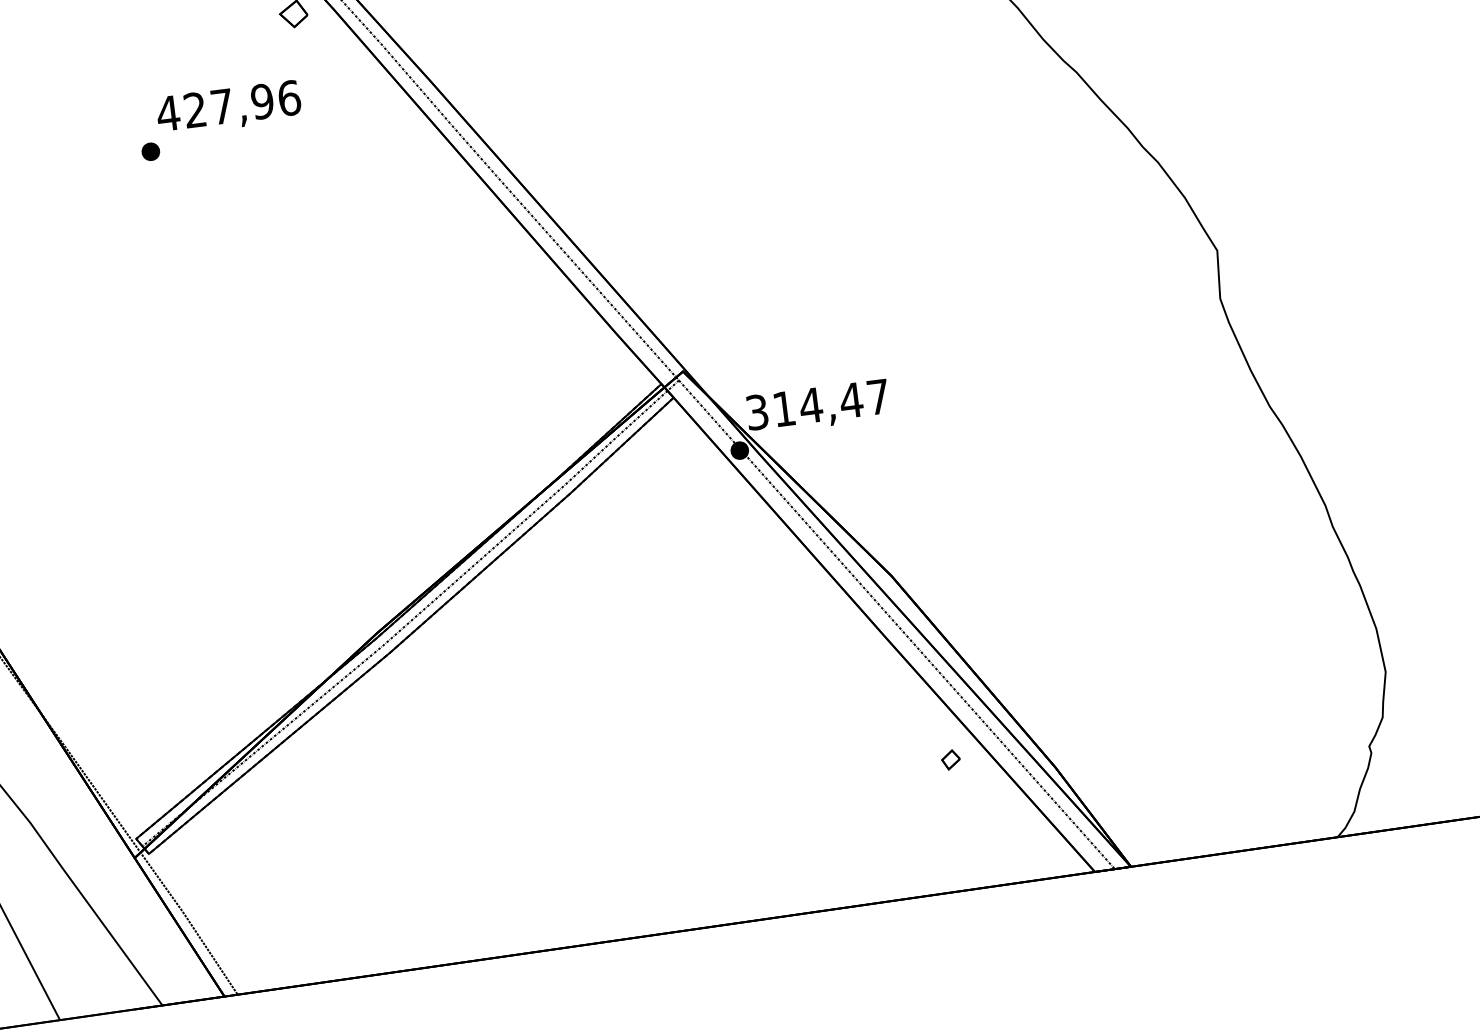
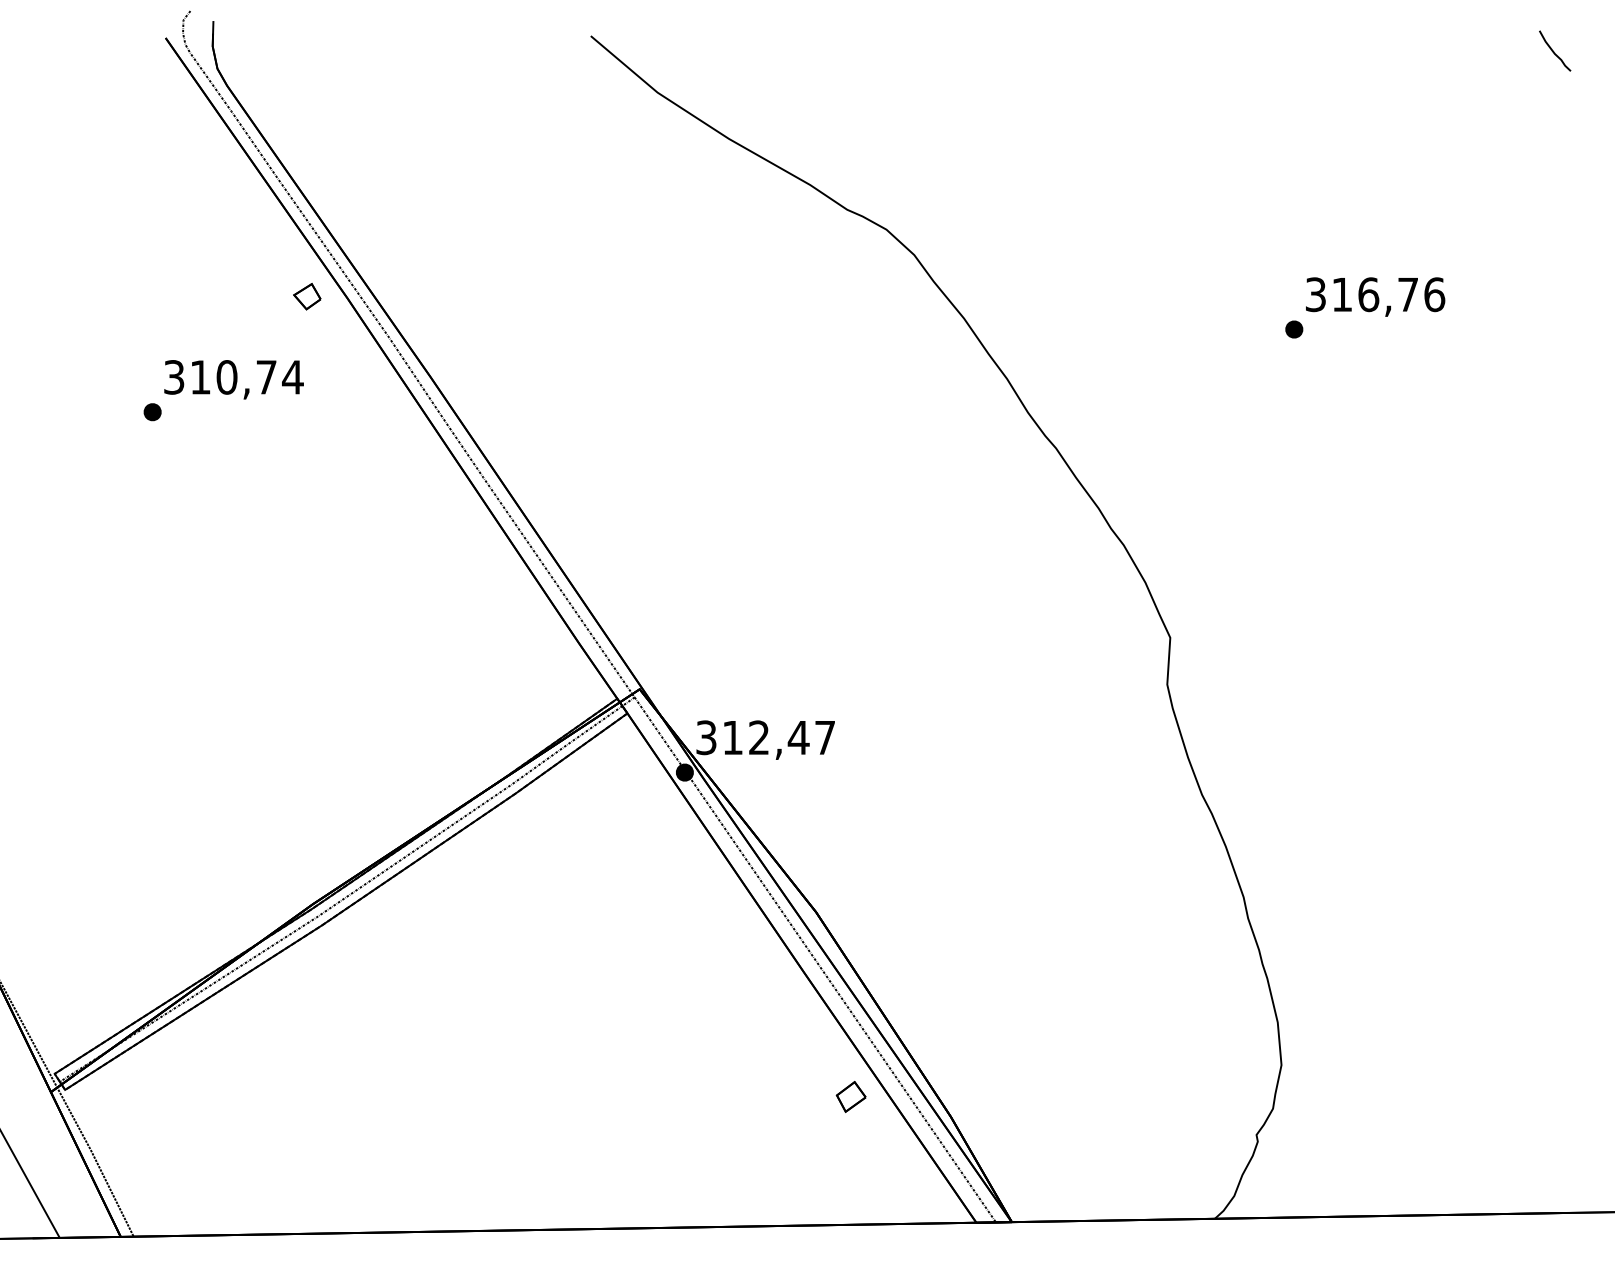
text: (228, 106) -> (233, 377), 427,96 -> 310,74
text: (811, 405) -> (759, 737), 314,47 -> 312,47
part: (950, 759) -> (850, 1096), size x1.67

